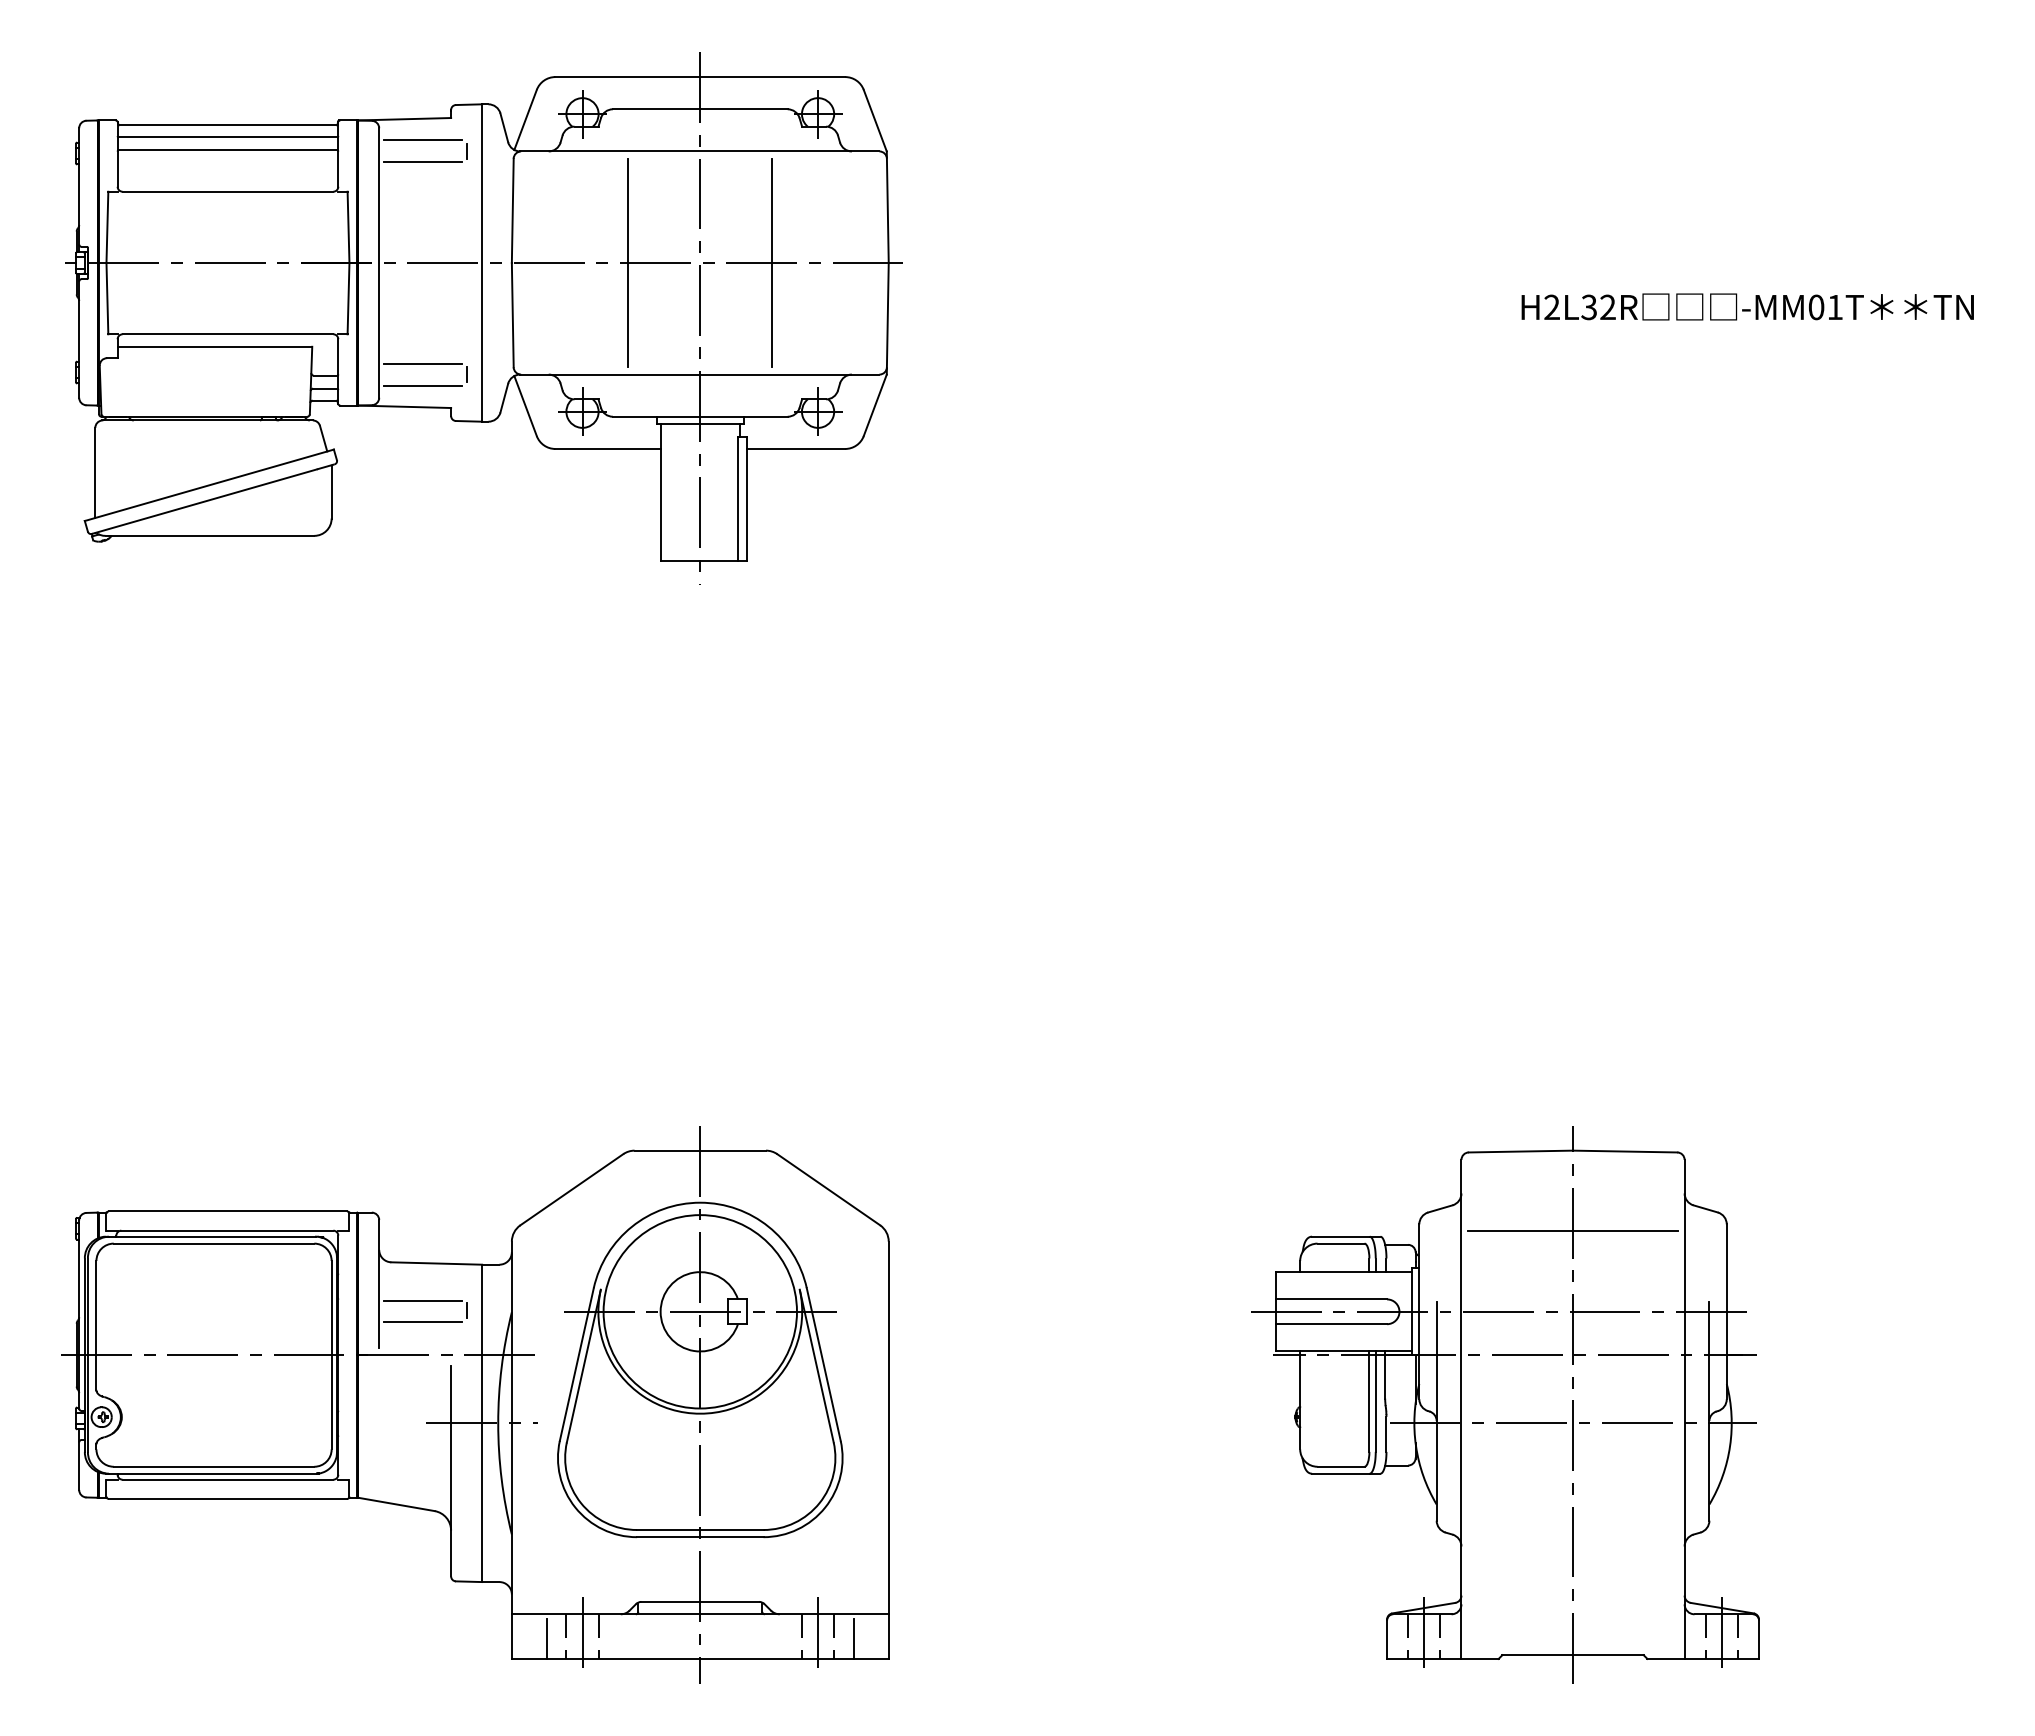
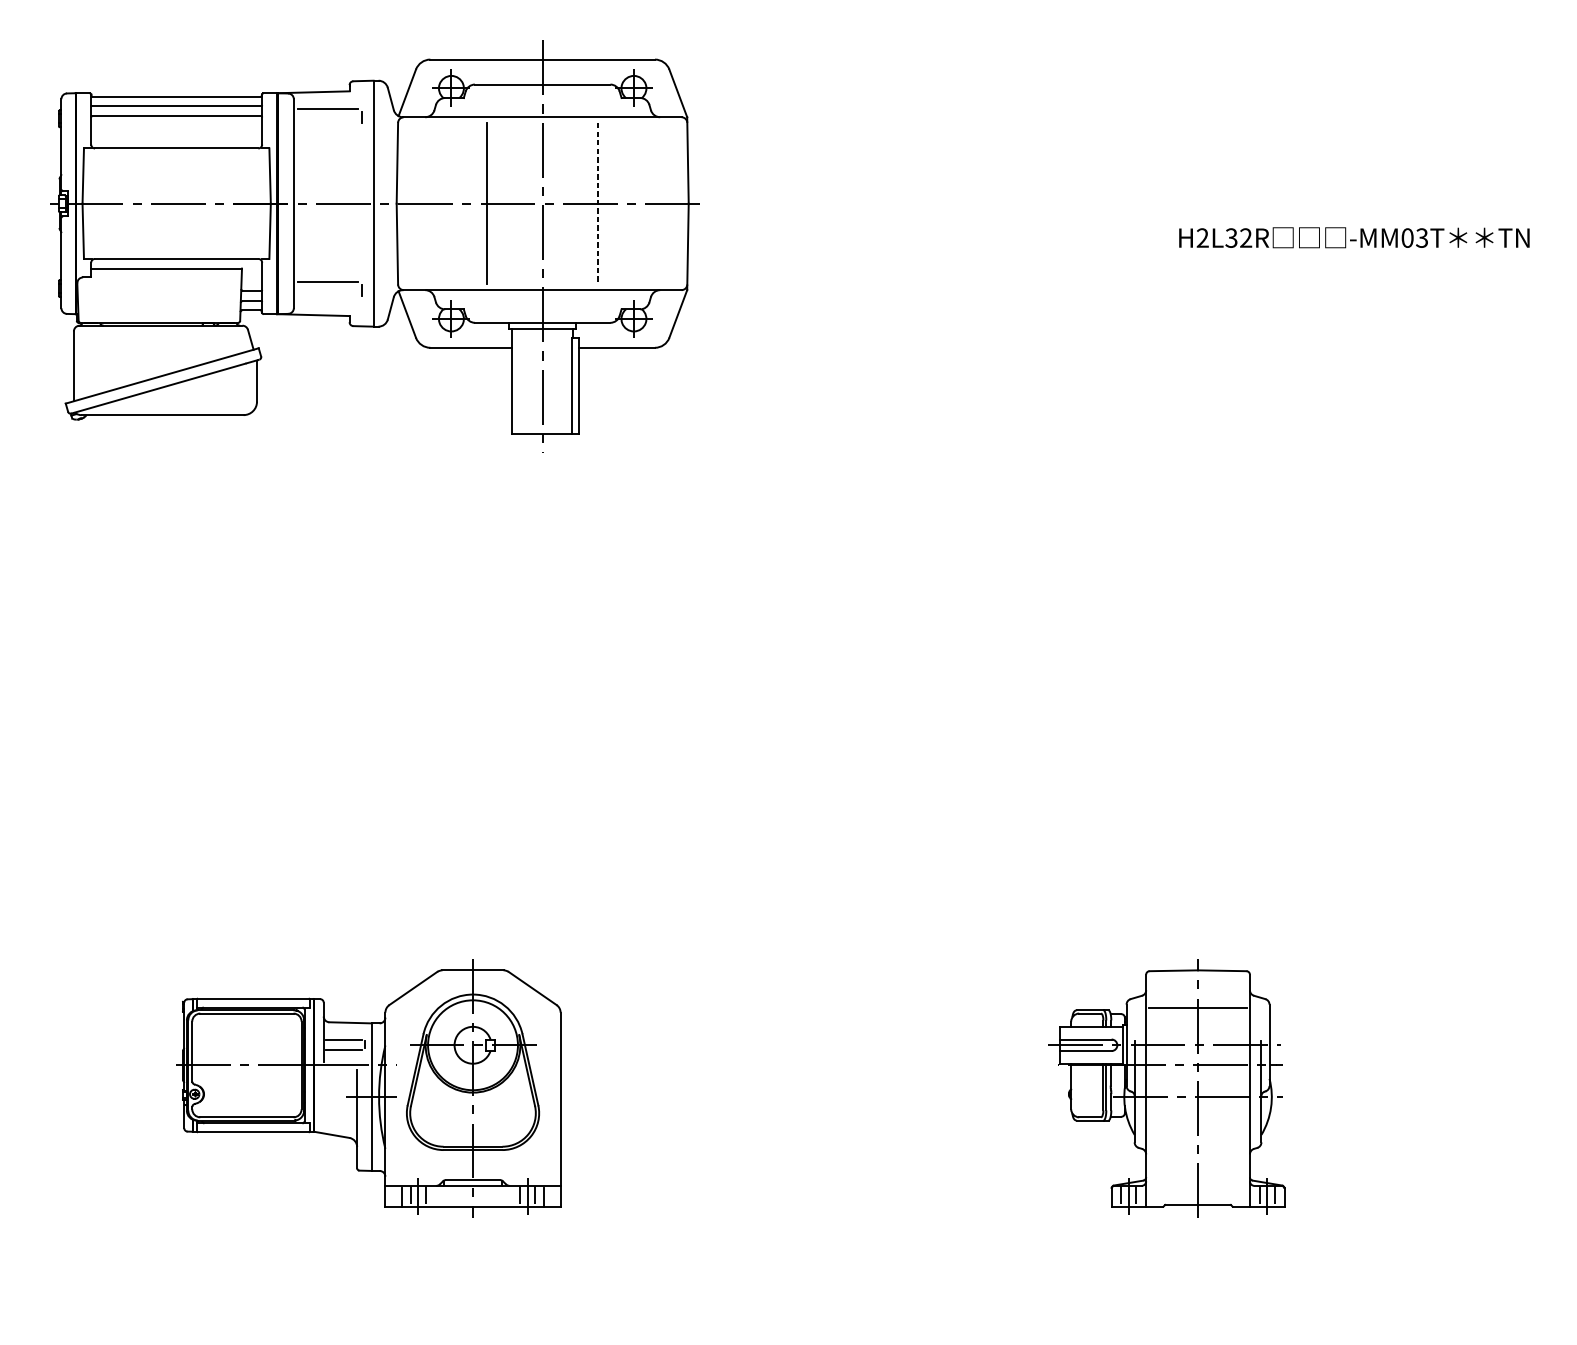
line: (422, 162) -> (327, 125), removed
line: (772, 263) -> (598, 204), solid -> dashed
text: (1834, 307) -> (1421, 238), -MM01T -> -MM03T
line: (422, 385) -> (327, 298), removed
part: (475, 1404) -> (368, 1088), size x0.6
part: (1505, 1404) -> (1166, 1088), size x0.6

